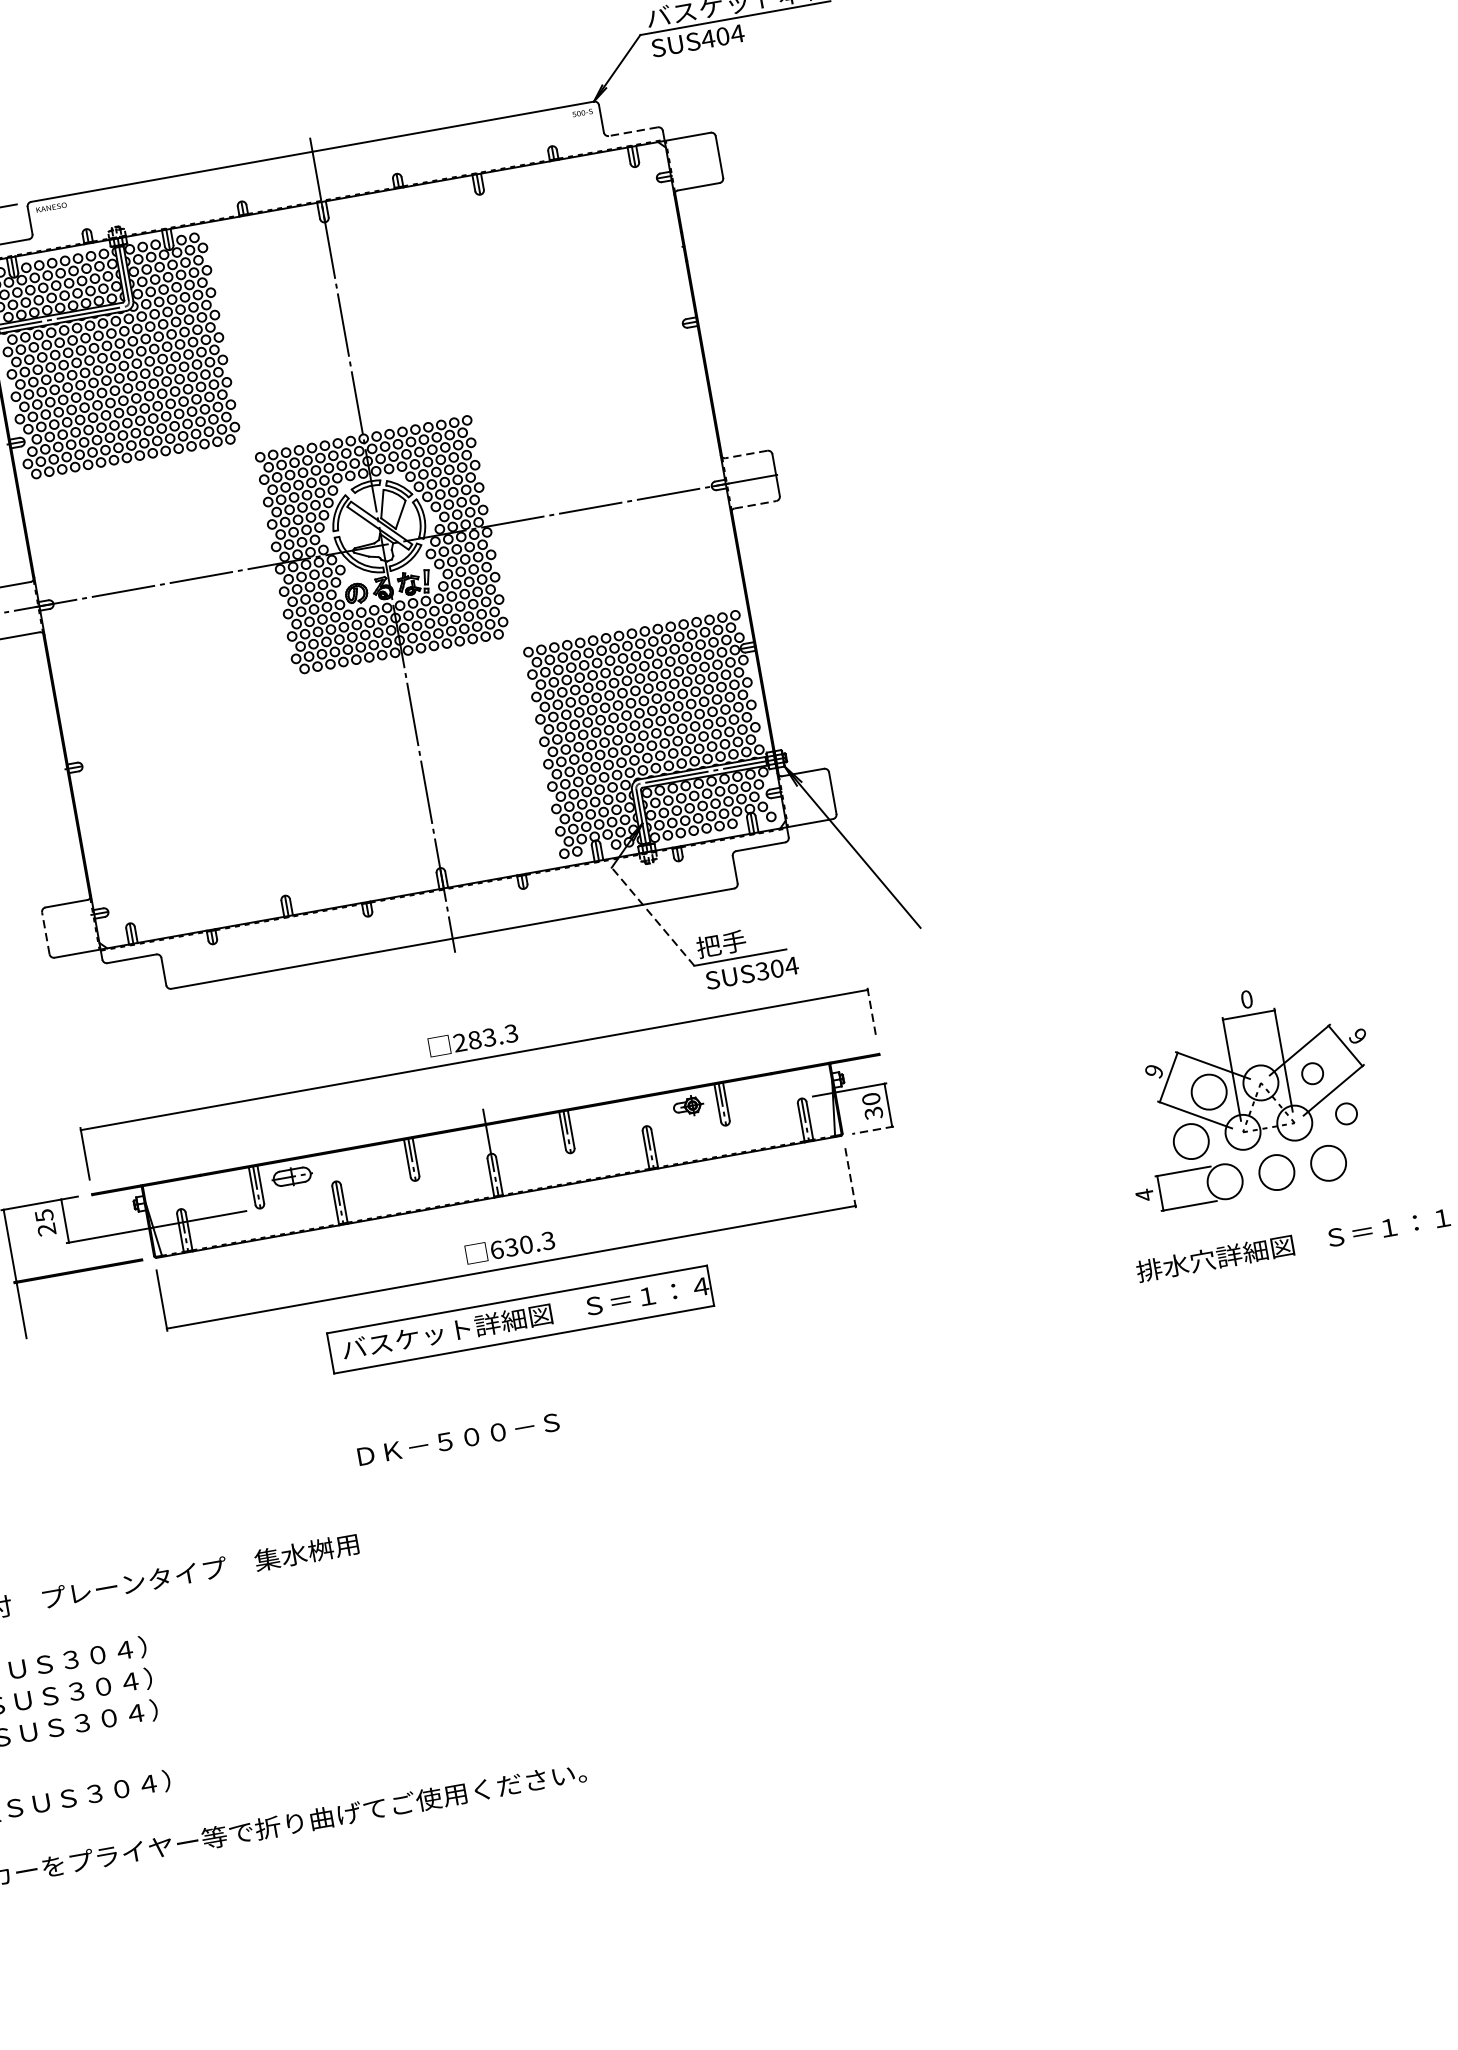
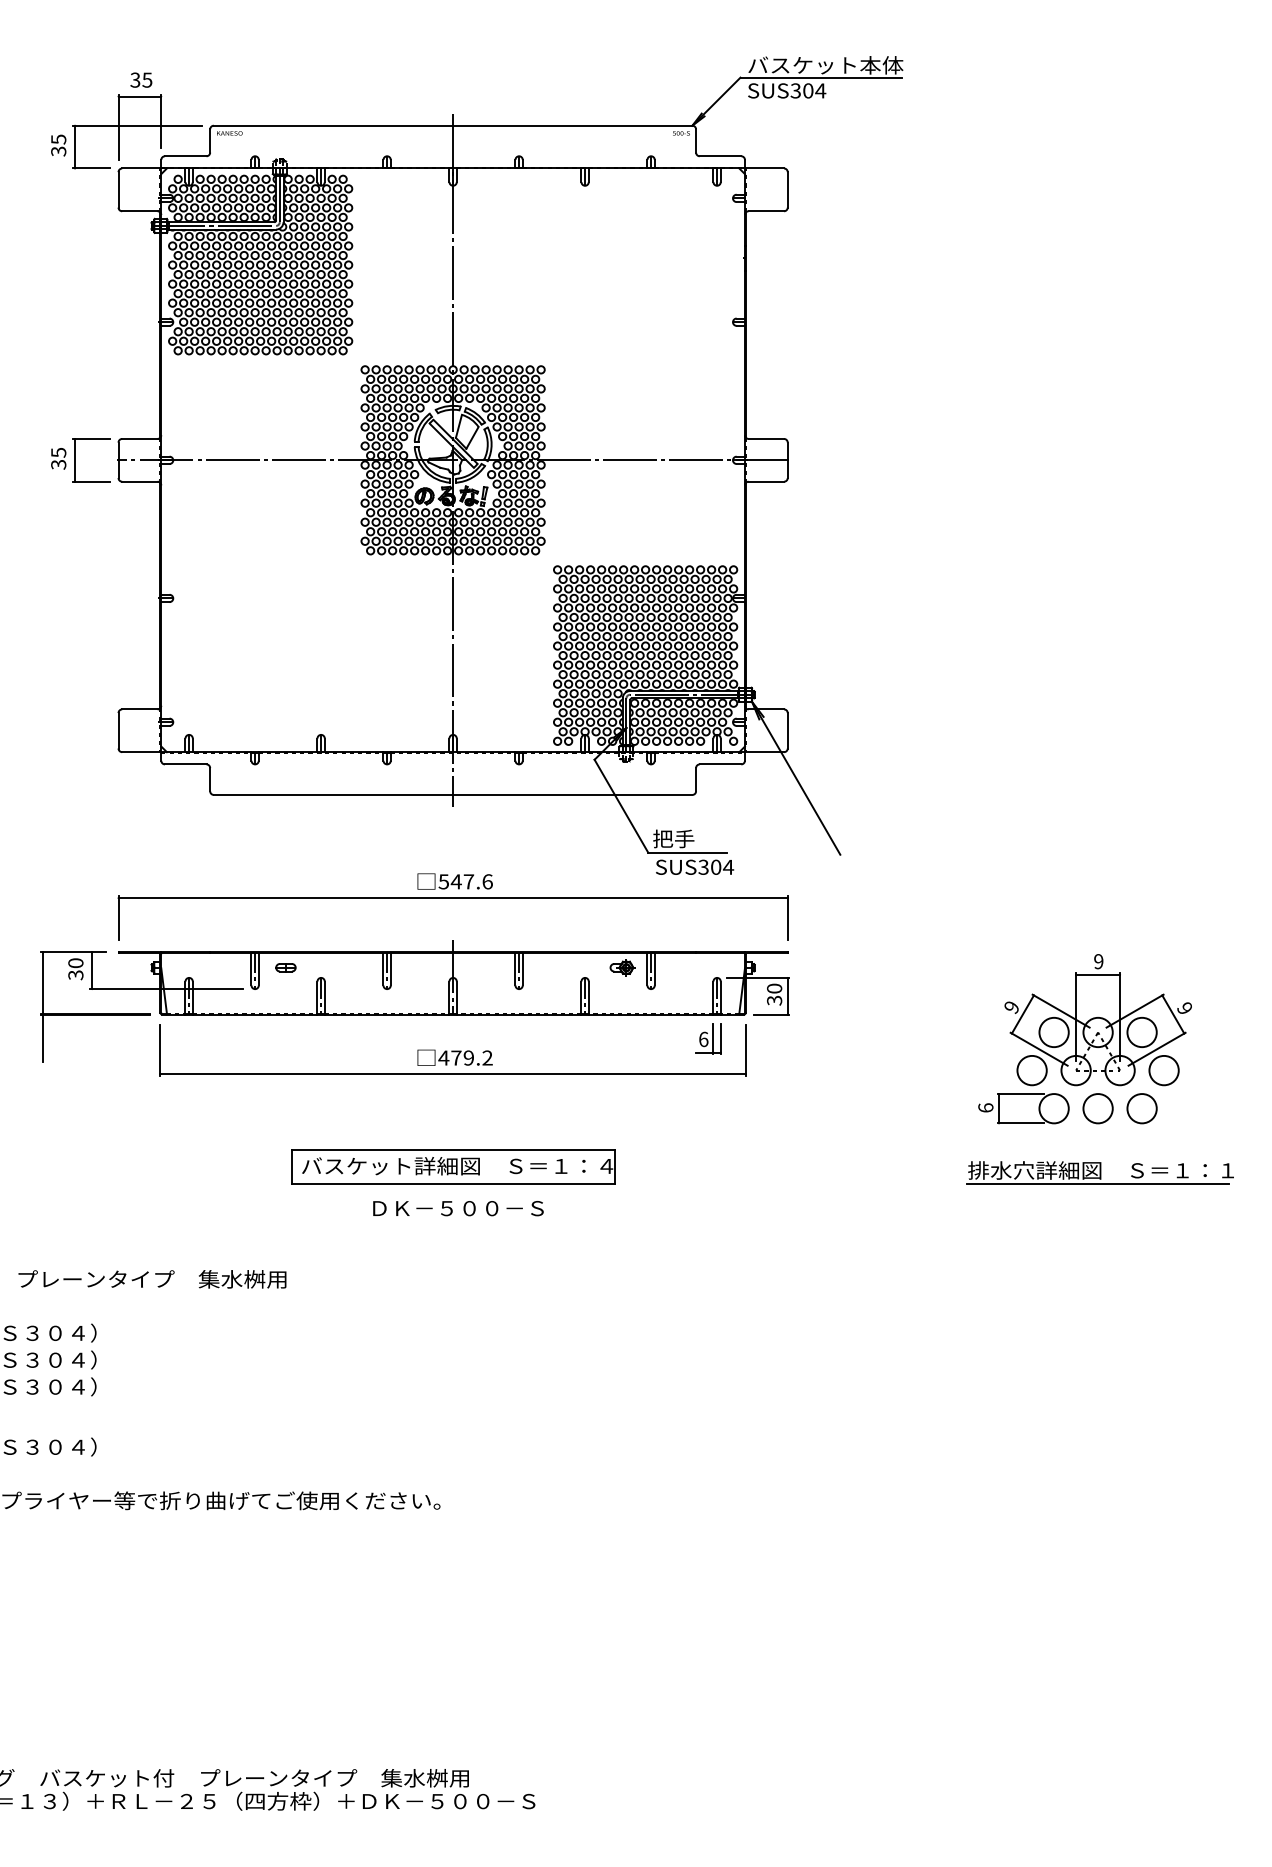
text: (707, 38) -> (795, 90), SUS404 -> SUS304
line: (633, 131) -> (720, 156), dashed -> solid
line: (746, 453) -> (766, 438), dashed -> solid
line: (755, 504) -> (766, 481), dashed -> solid
line: (653, 917) -> (621, 806), dashed -> solid
line: (45, 933) -> (118, 730), dashed -> solid
text: (1246, 999) -> (1098, 961), 0 -> 9
line: (871, 1013) -> (787, 918), dashed -> solid
text: (485, 1037) -> (465, 881), 283.3 -> 547.6
circle: (1311, 1073) -> (1141, 1032), size x1.67
circle: (1345, 1113) -> (1163, 1070), size x1.67
line: (873, 1130) -> (771, 1014), dashed -> solid
part: (804, 1171) -> (708, 1038), added
part: (291, 1176) -> (285, 967), size x0.62
line: (850, 1177) -> (745, 1050), dashed -> solid
text: (1144, 1195) -> (985, 1108), 4 -> 6
text: (45, 1223) -> (75, 969), 25 -> 30
text: (522, 1244) -> (465, 1057), 630.3 -> 479.2
line: (1292, 1261) -> (1097, 1184), added
part: (520, 1319) -> (453, 1166), moved
text: (458, 1439) -> (458, 1208), moved

